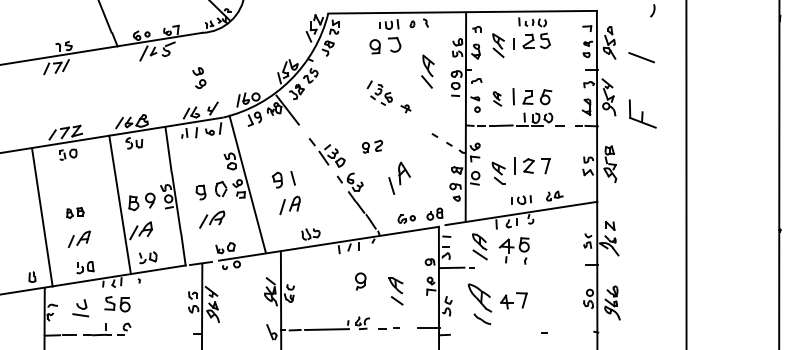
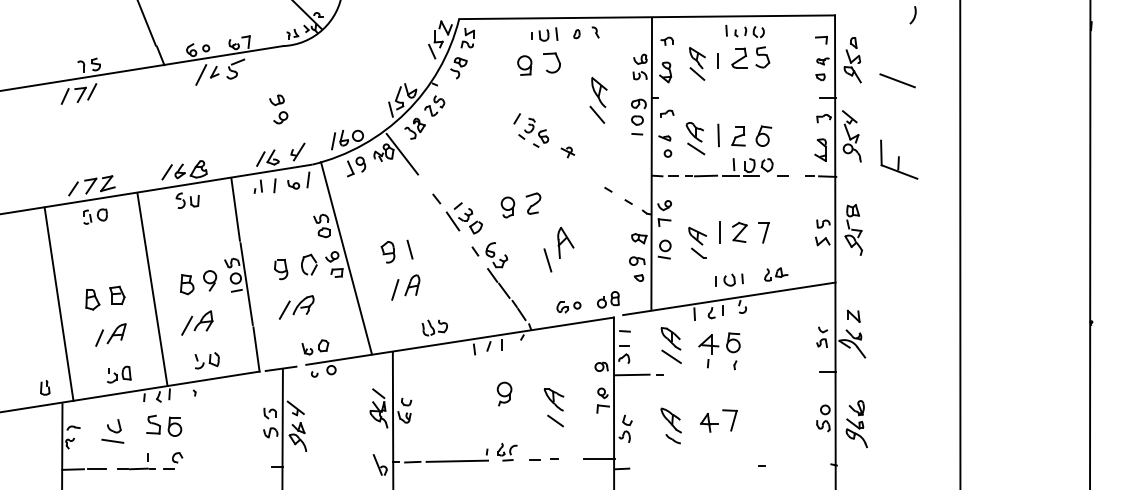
part: (497, 98) -> (695, 137), size x1.67
part: (372, 146) -> (521, 205), size x1.43
line: (119, 204) -> (151, 289), moved
part: (75, 212) -> (105, 297), size x1.67
part: (479, 304) -> (670, 426), size x0.62

